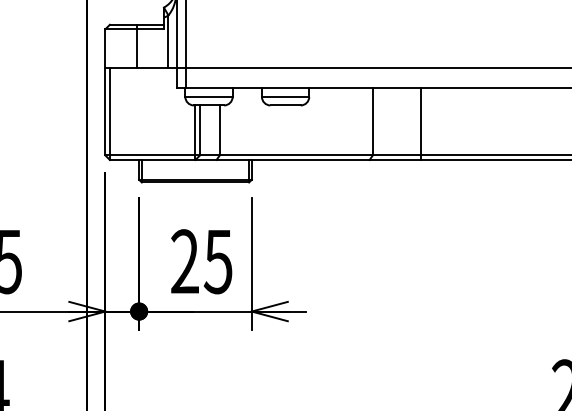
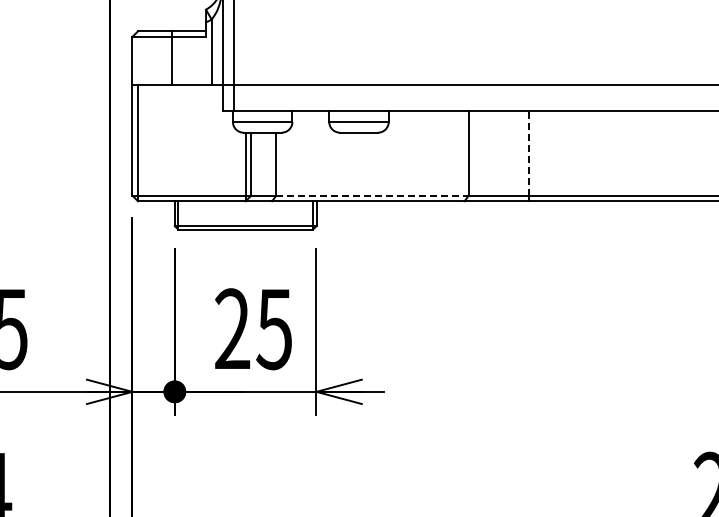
line: (420, 121) -> (528, 152), solid -> dashed
line: (296, 155) -> (372, 195), solid -> dashed

